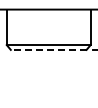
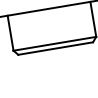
line: (48, 49) -> (55, 48), dashed -> solid

